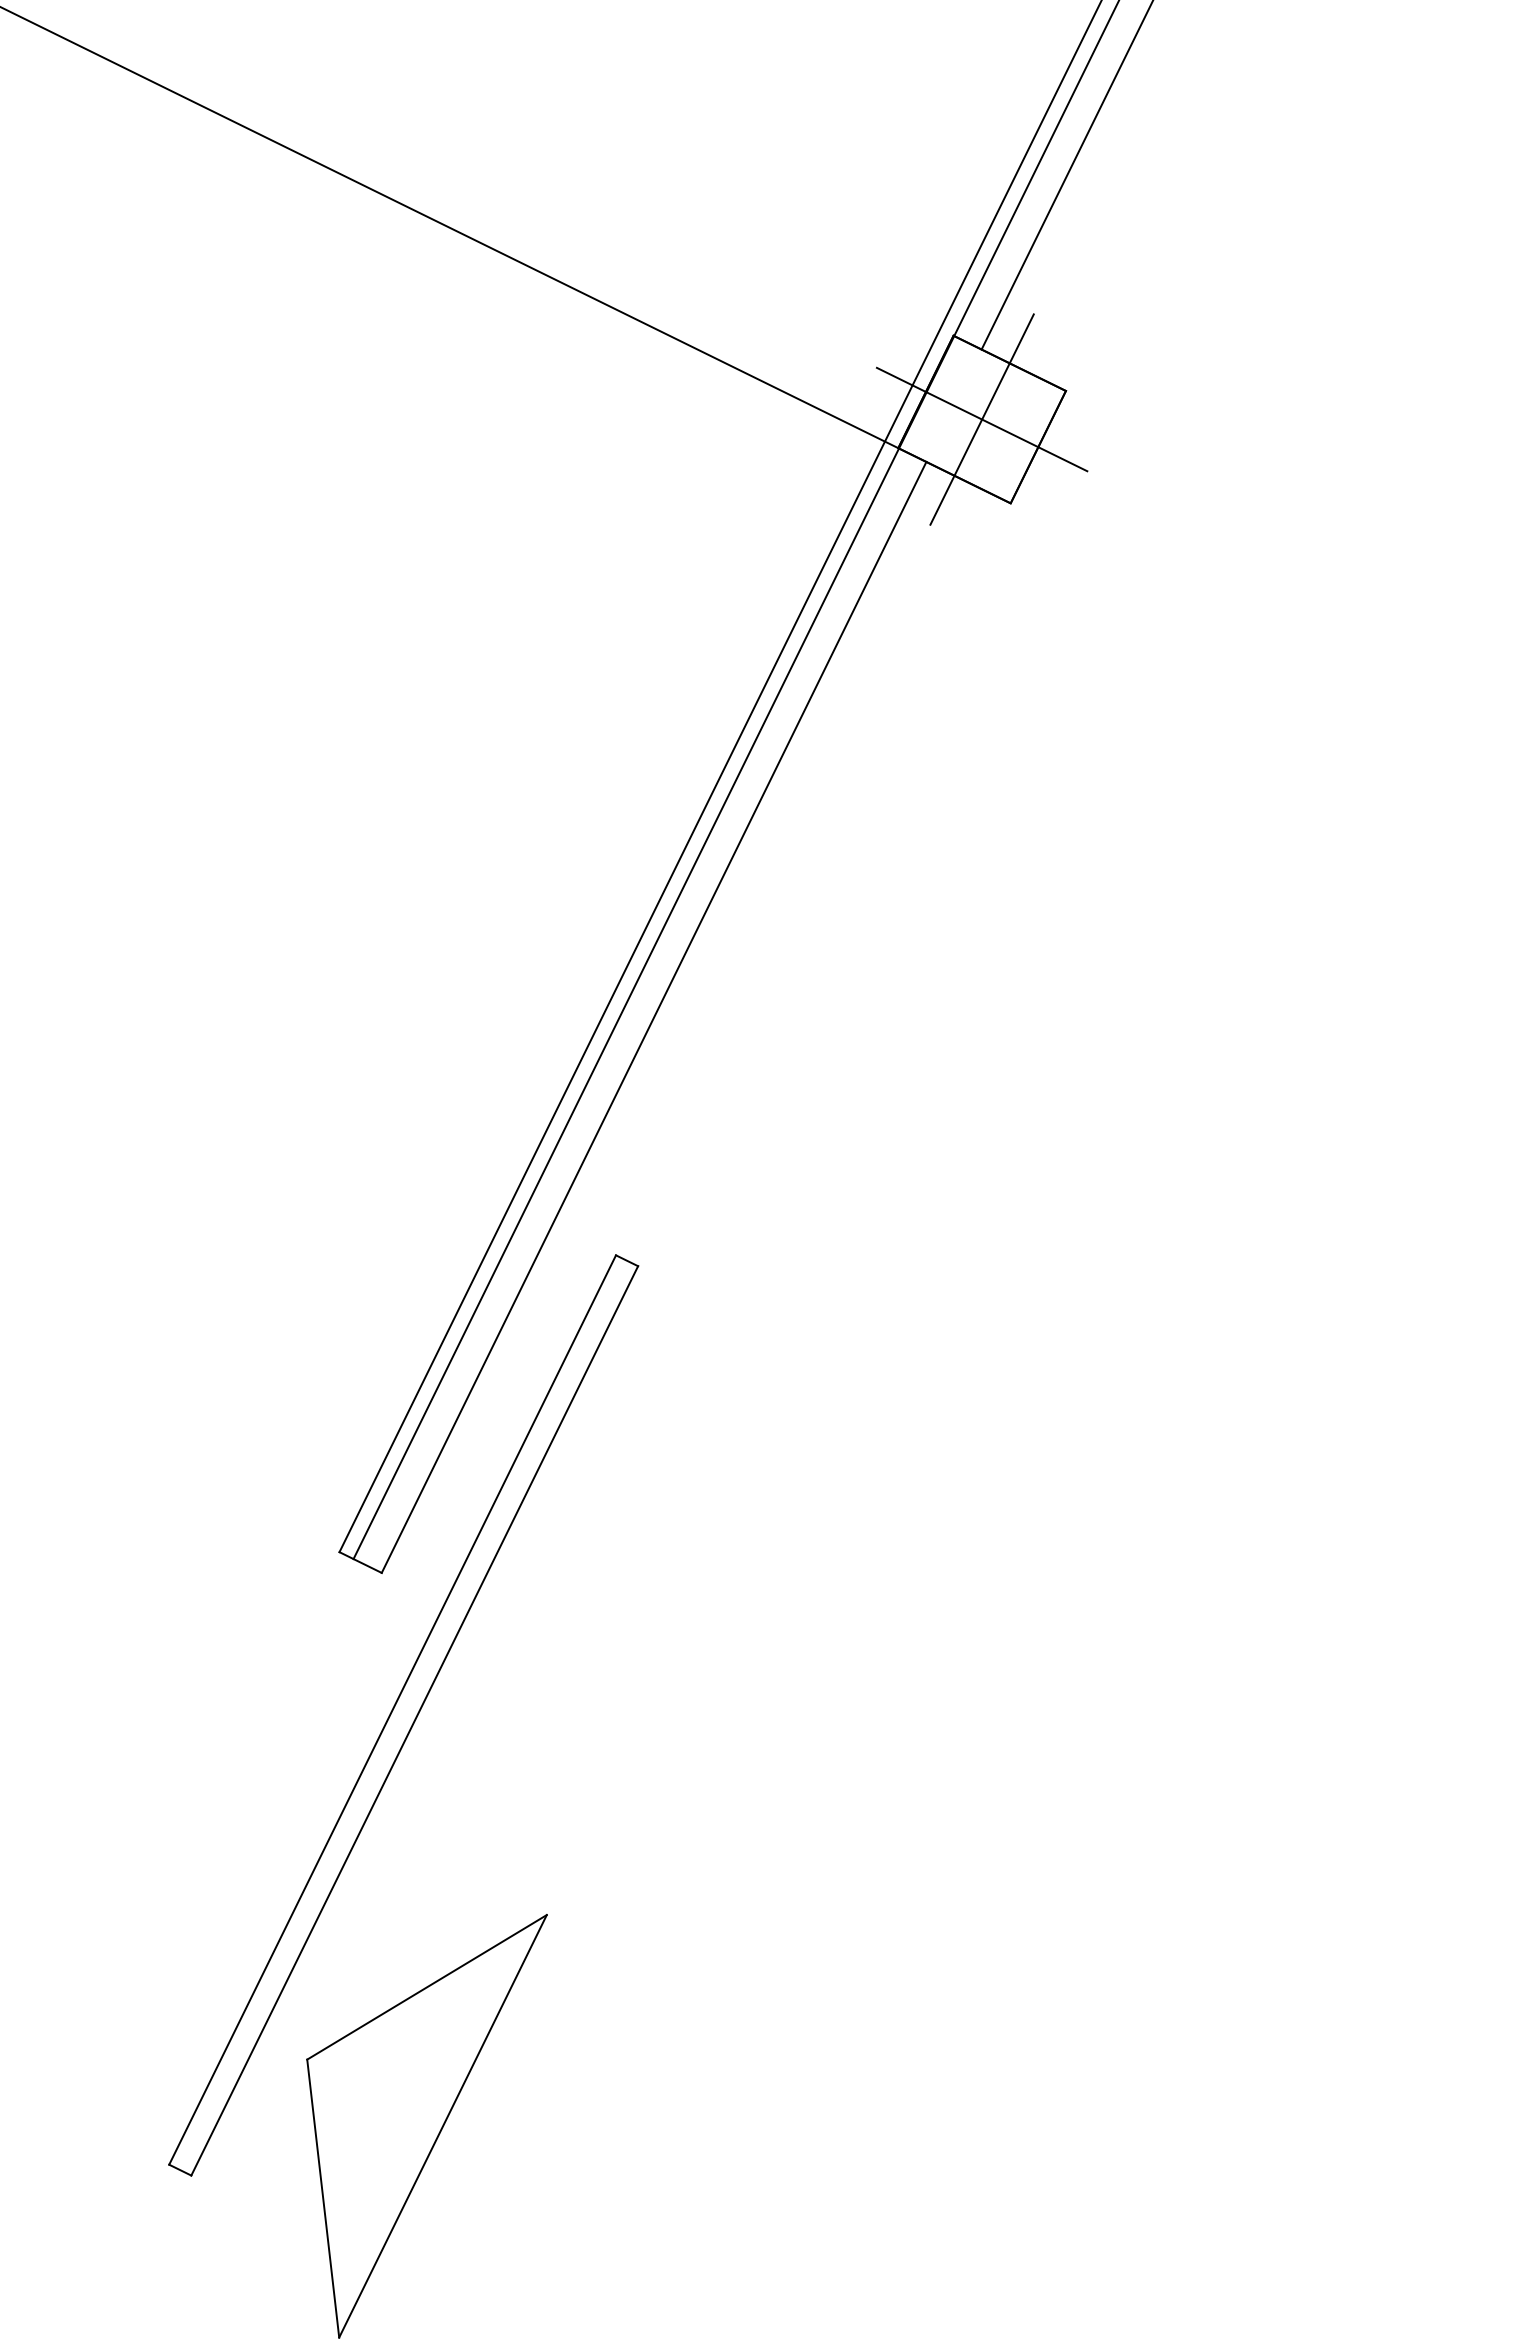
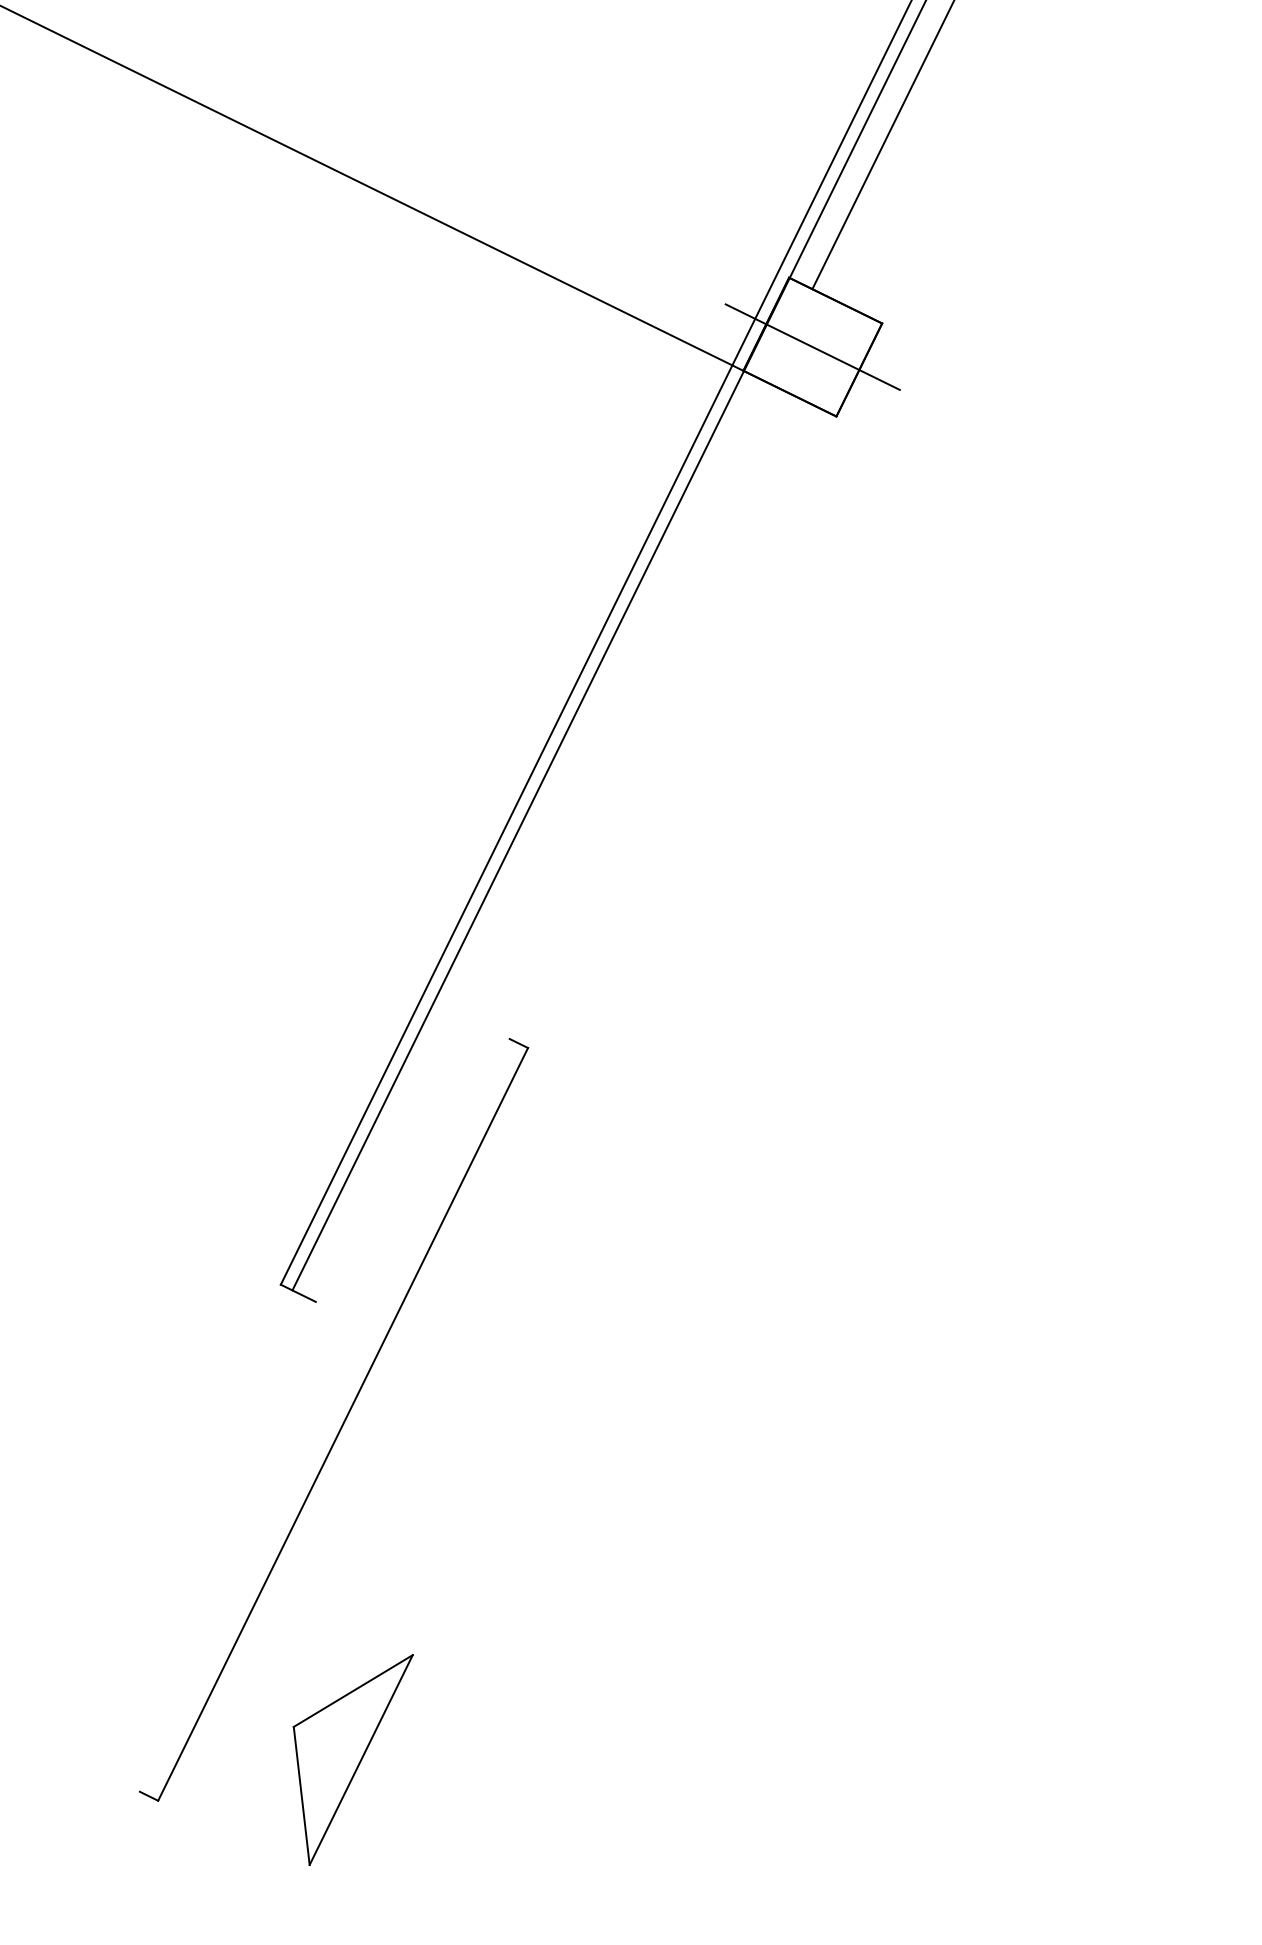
line: (981, 419) -> (812, 347), removed
line: (653, 1016) -> (540, 841), removed
line: (392, 1709) -> (324, 1414), removed
part: (426, 2126) -> (352, 1760), size x0.6

